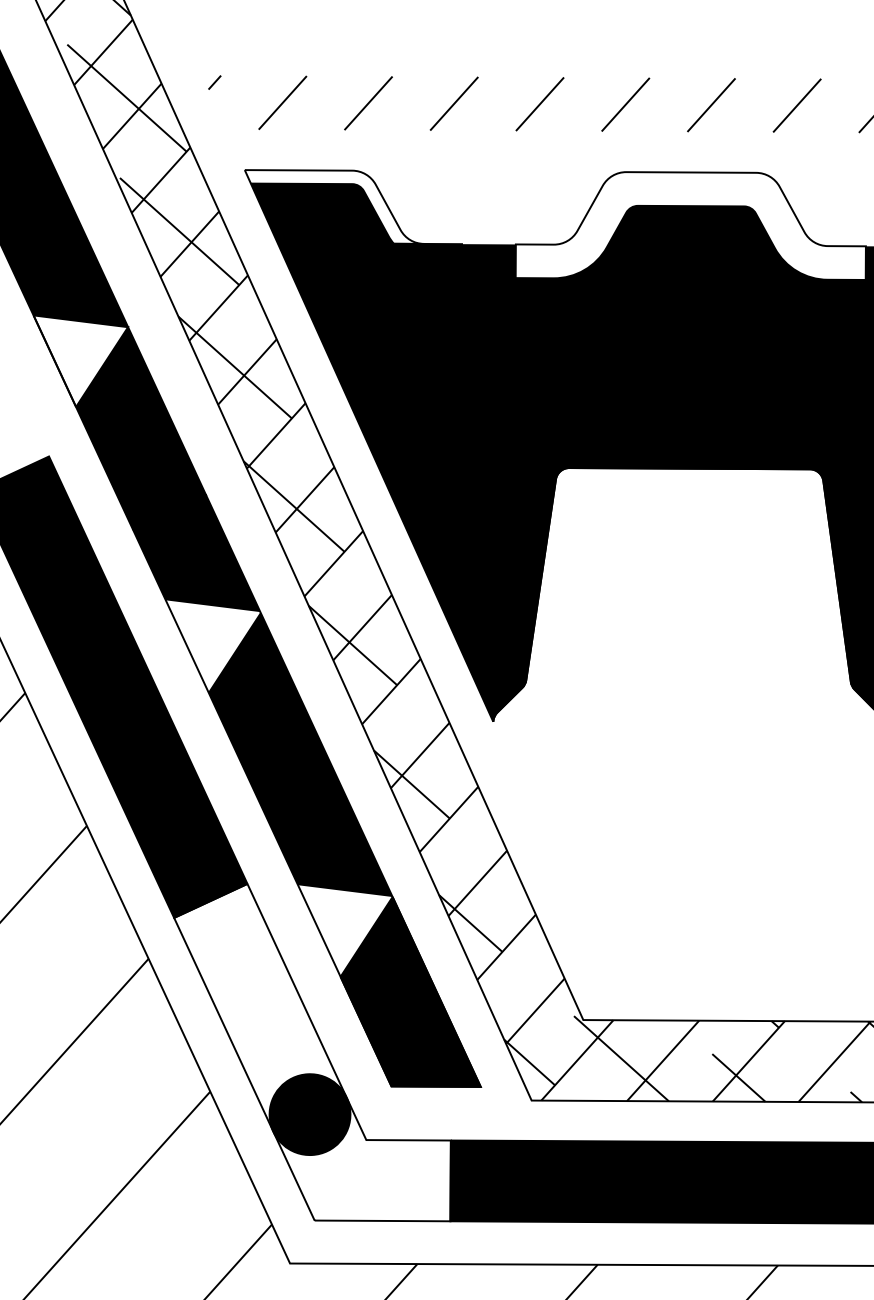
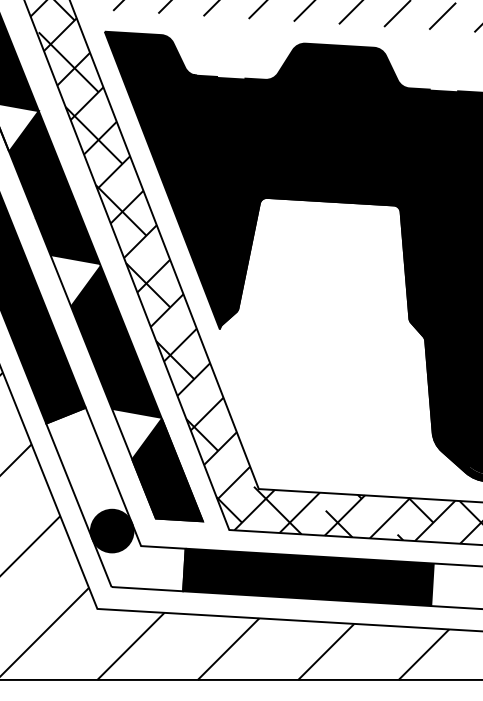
fill: (333, 206) -> (150, 53), added
fill: (687, 229) -> (336, 75), added

